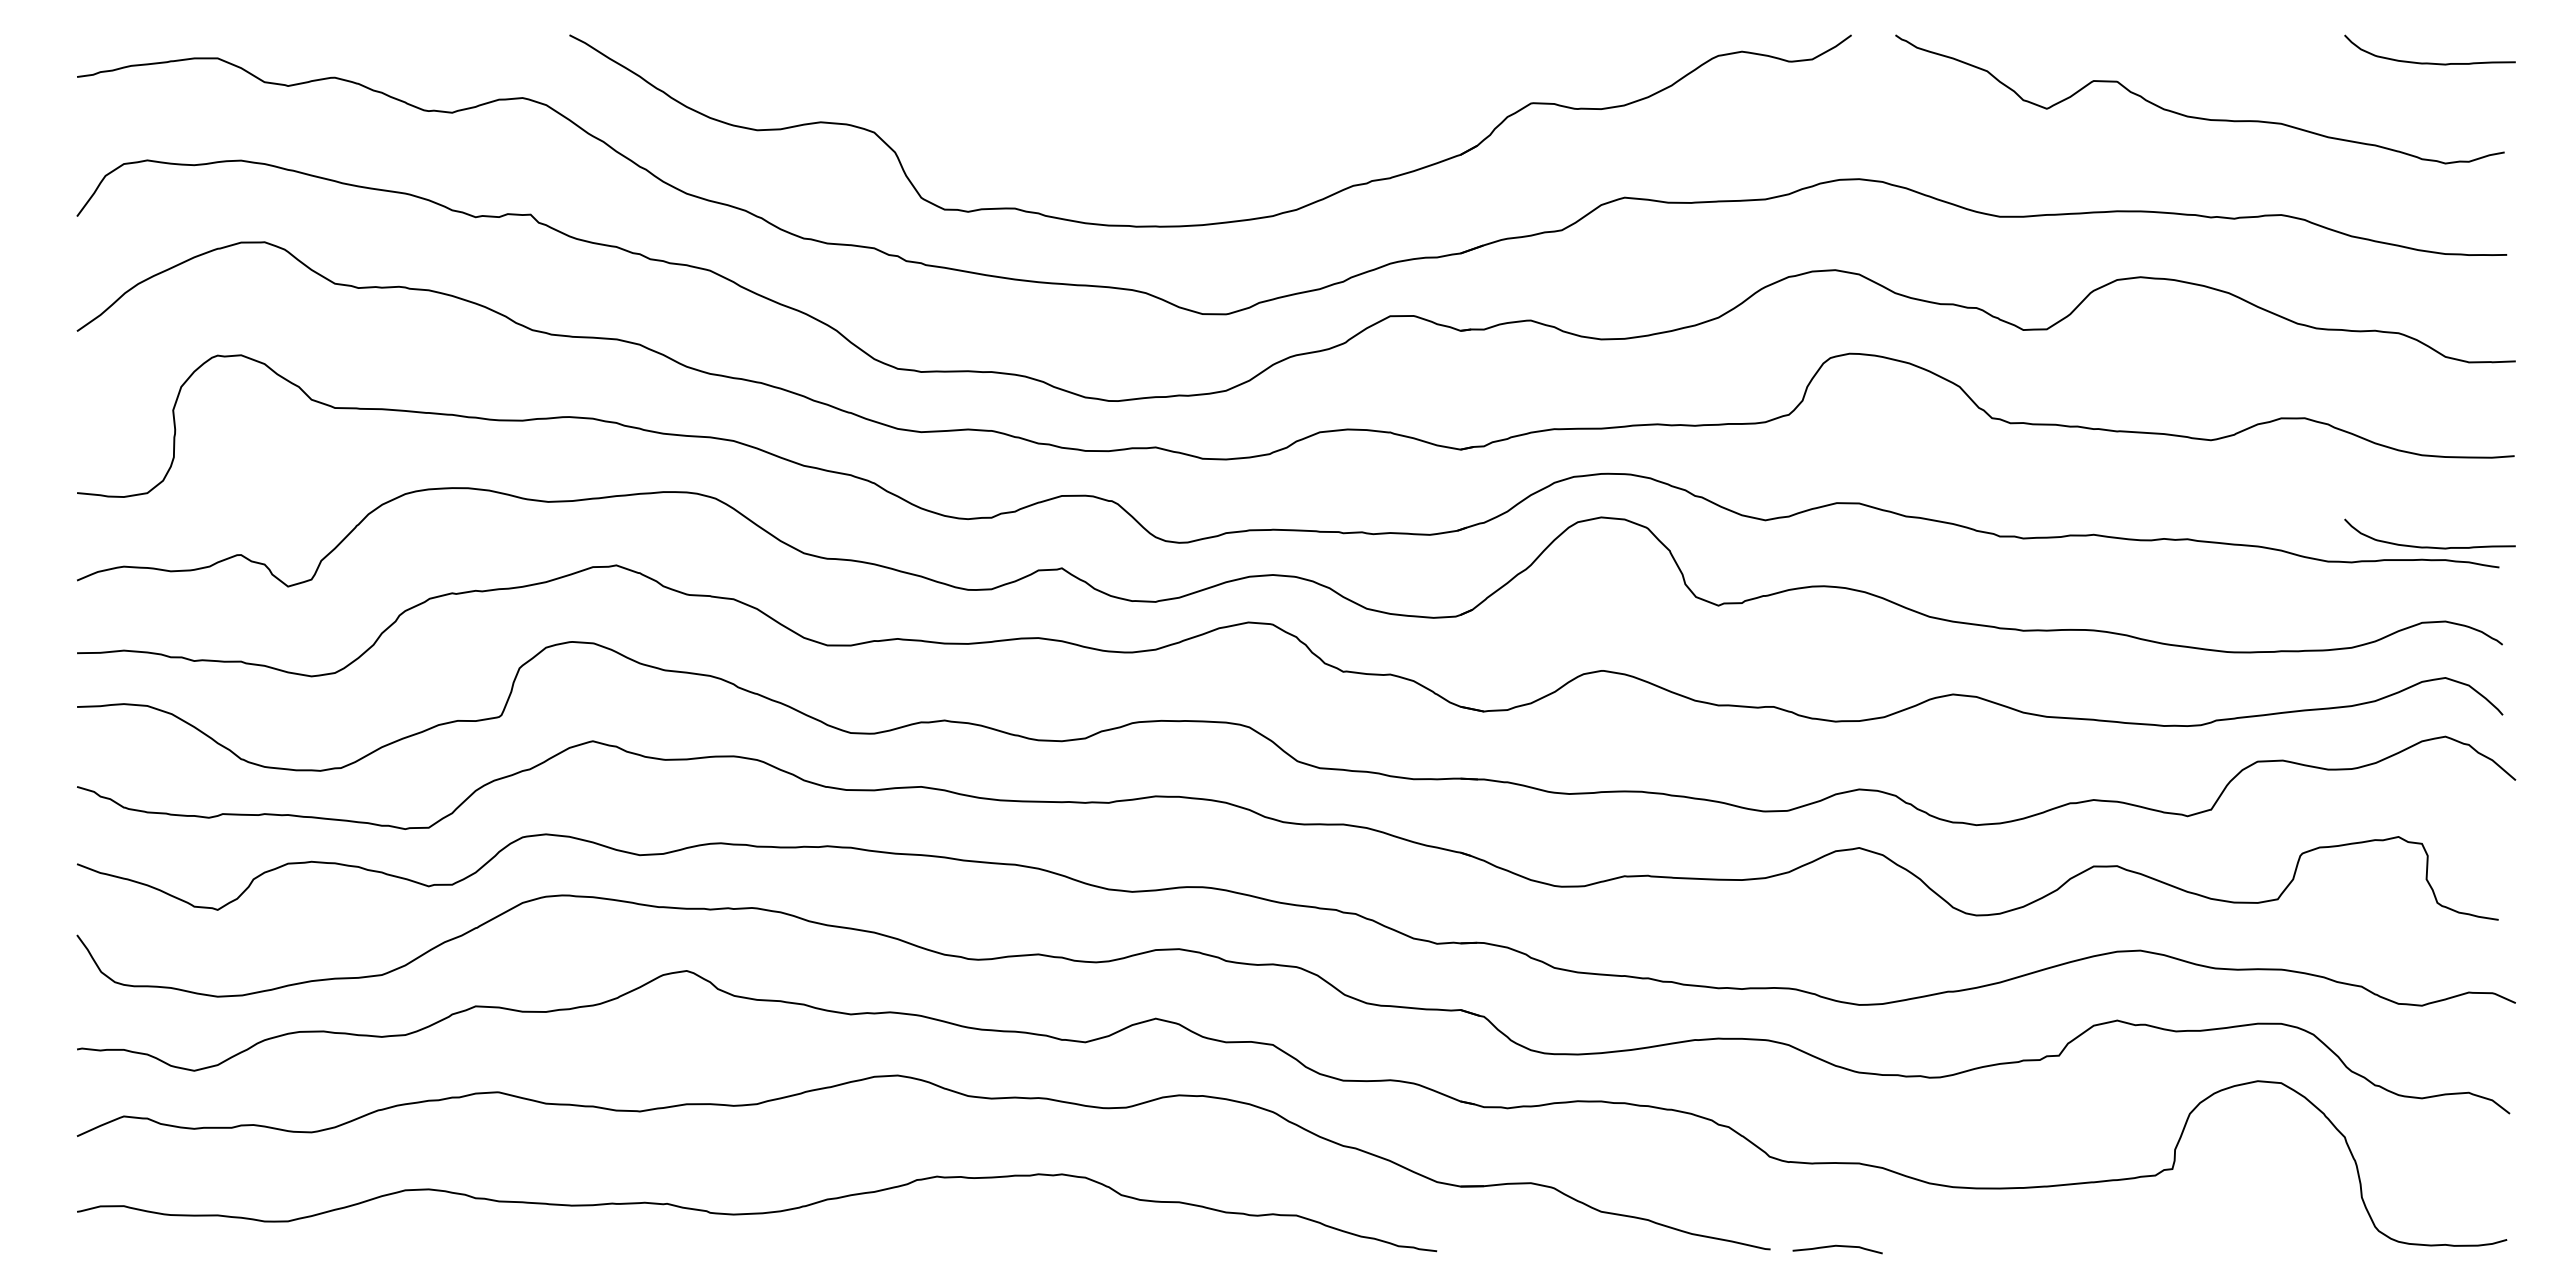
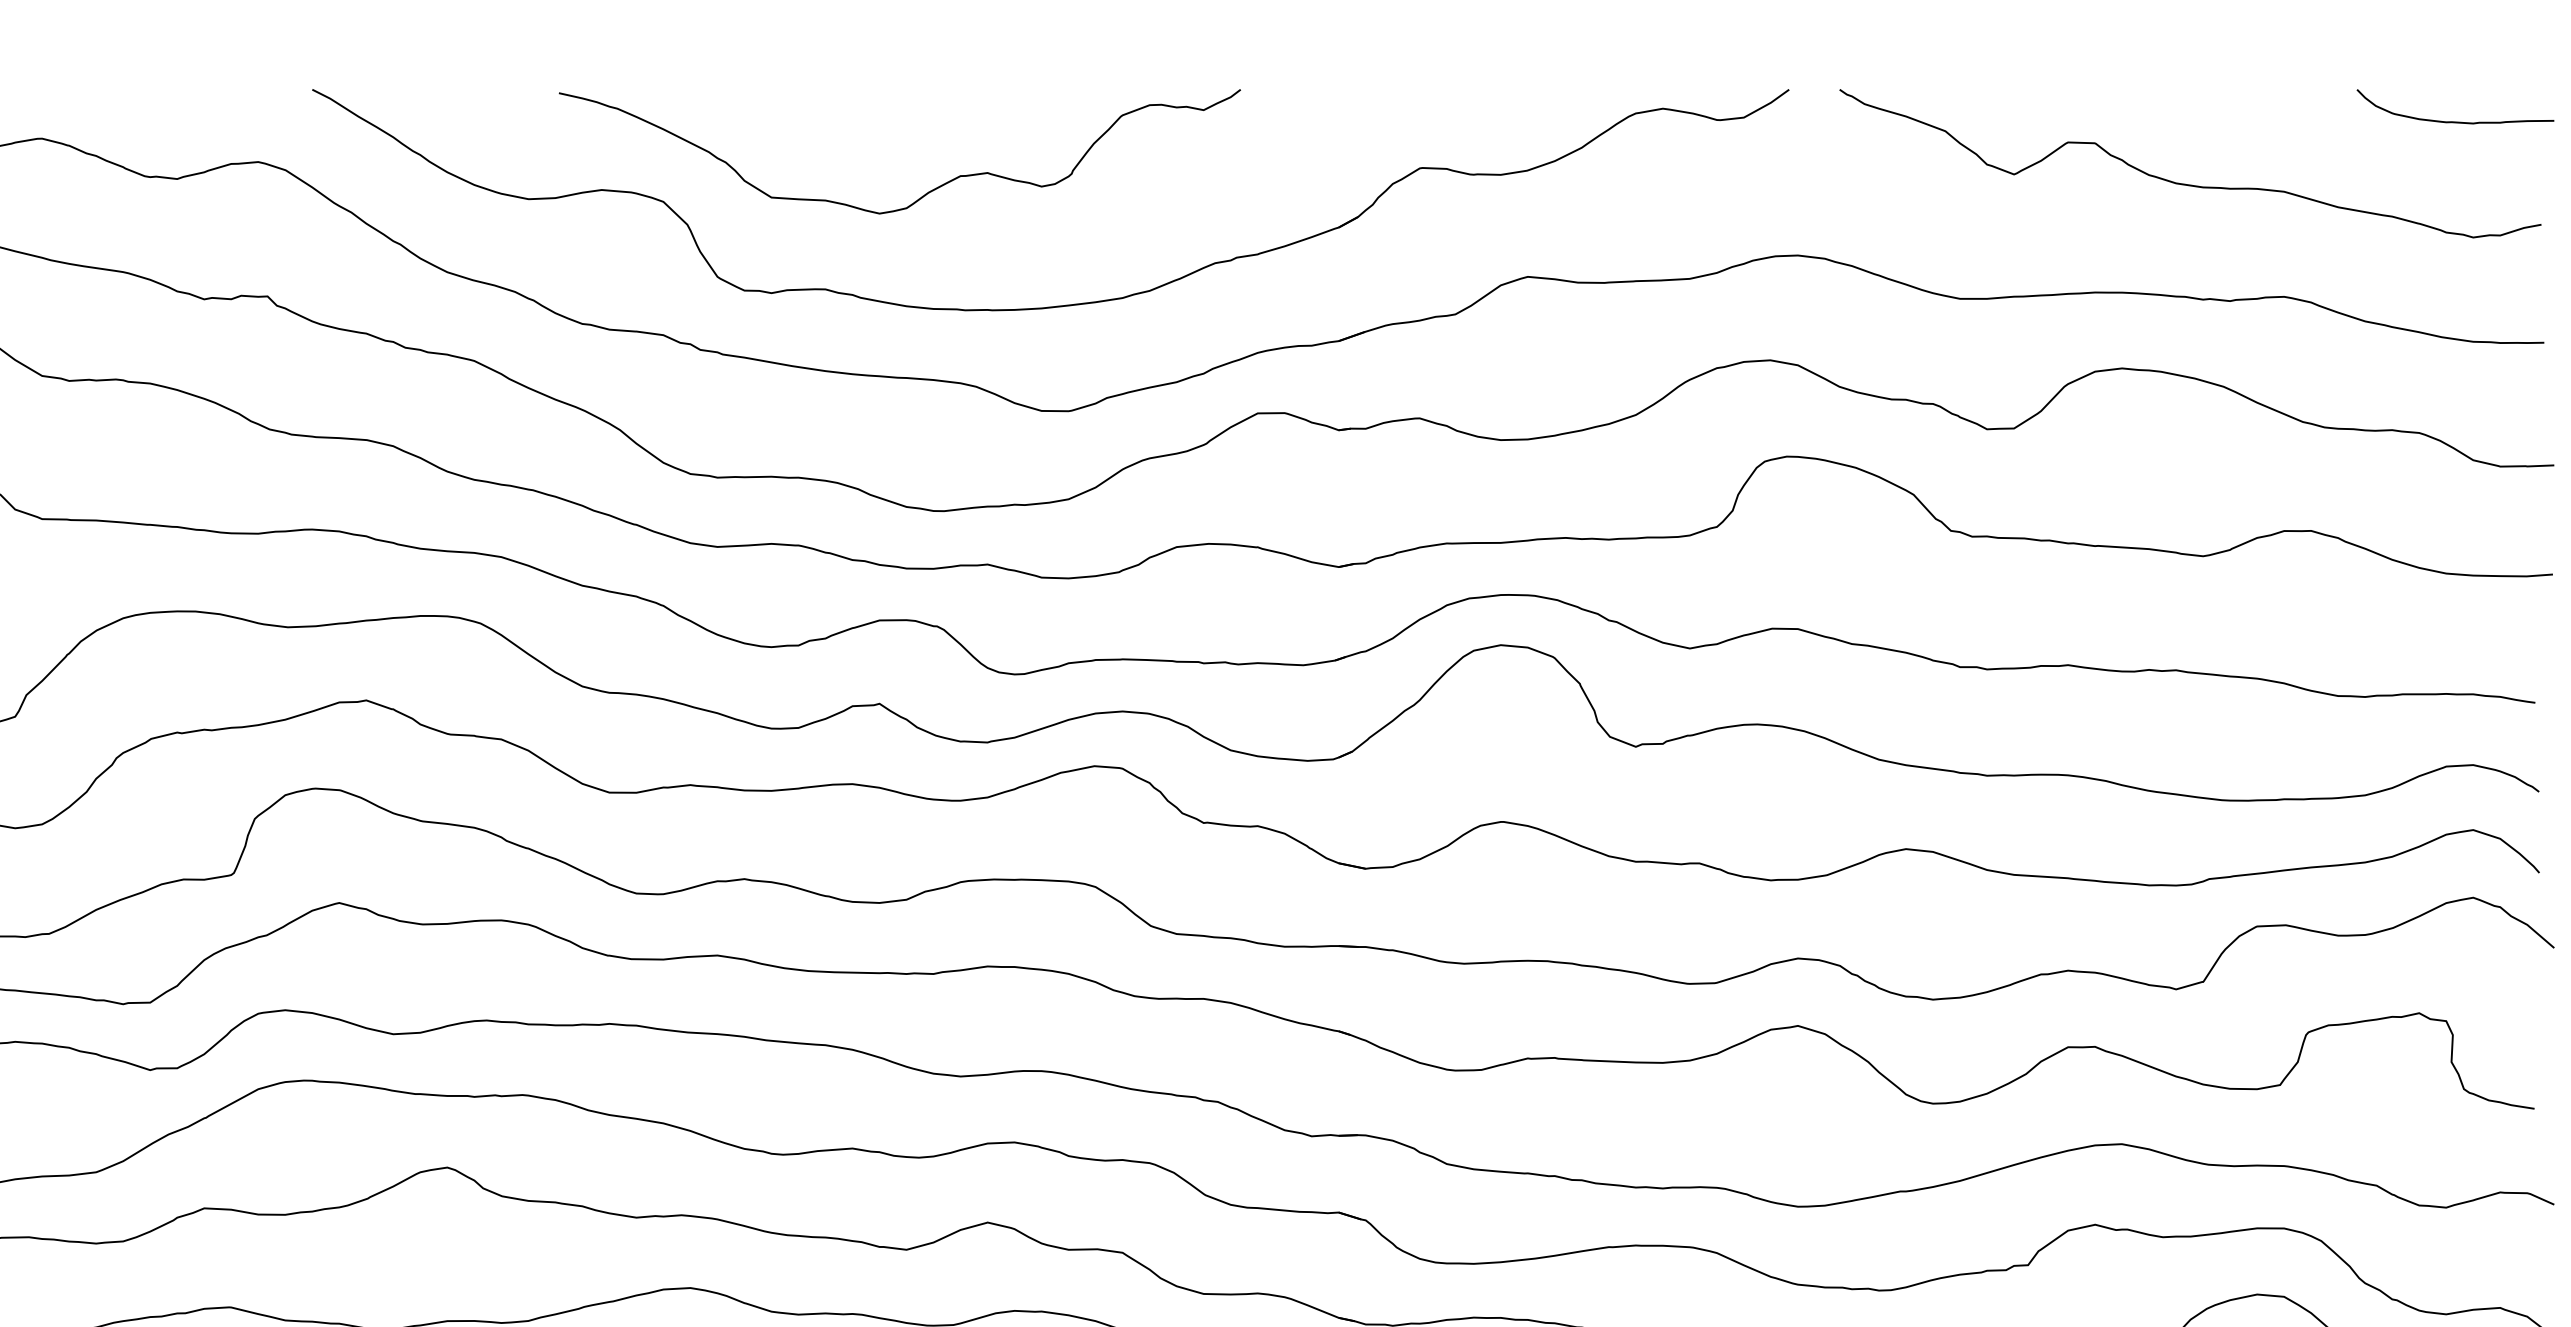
curve: (1102, 124) -> (926, 192), added
curve: (2429, 546) -> (2454, 678), removed

